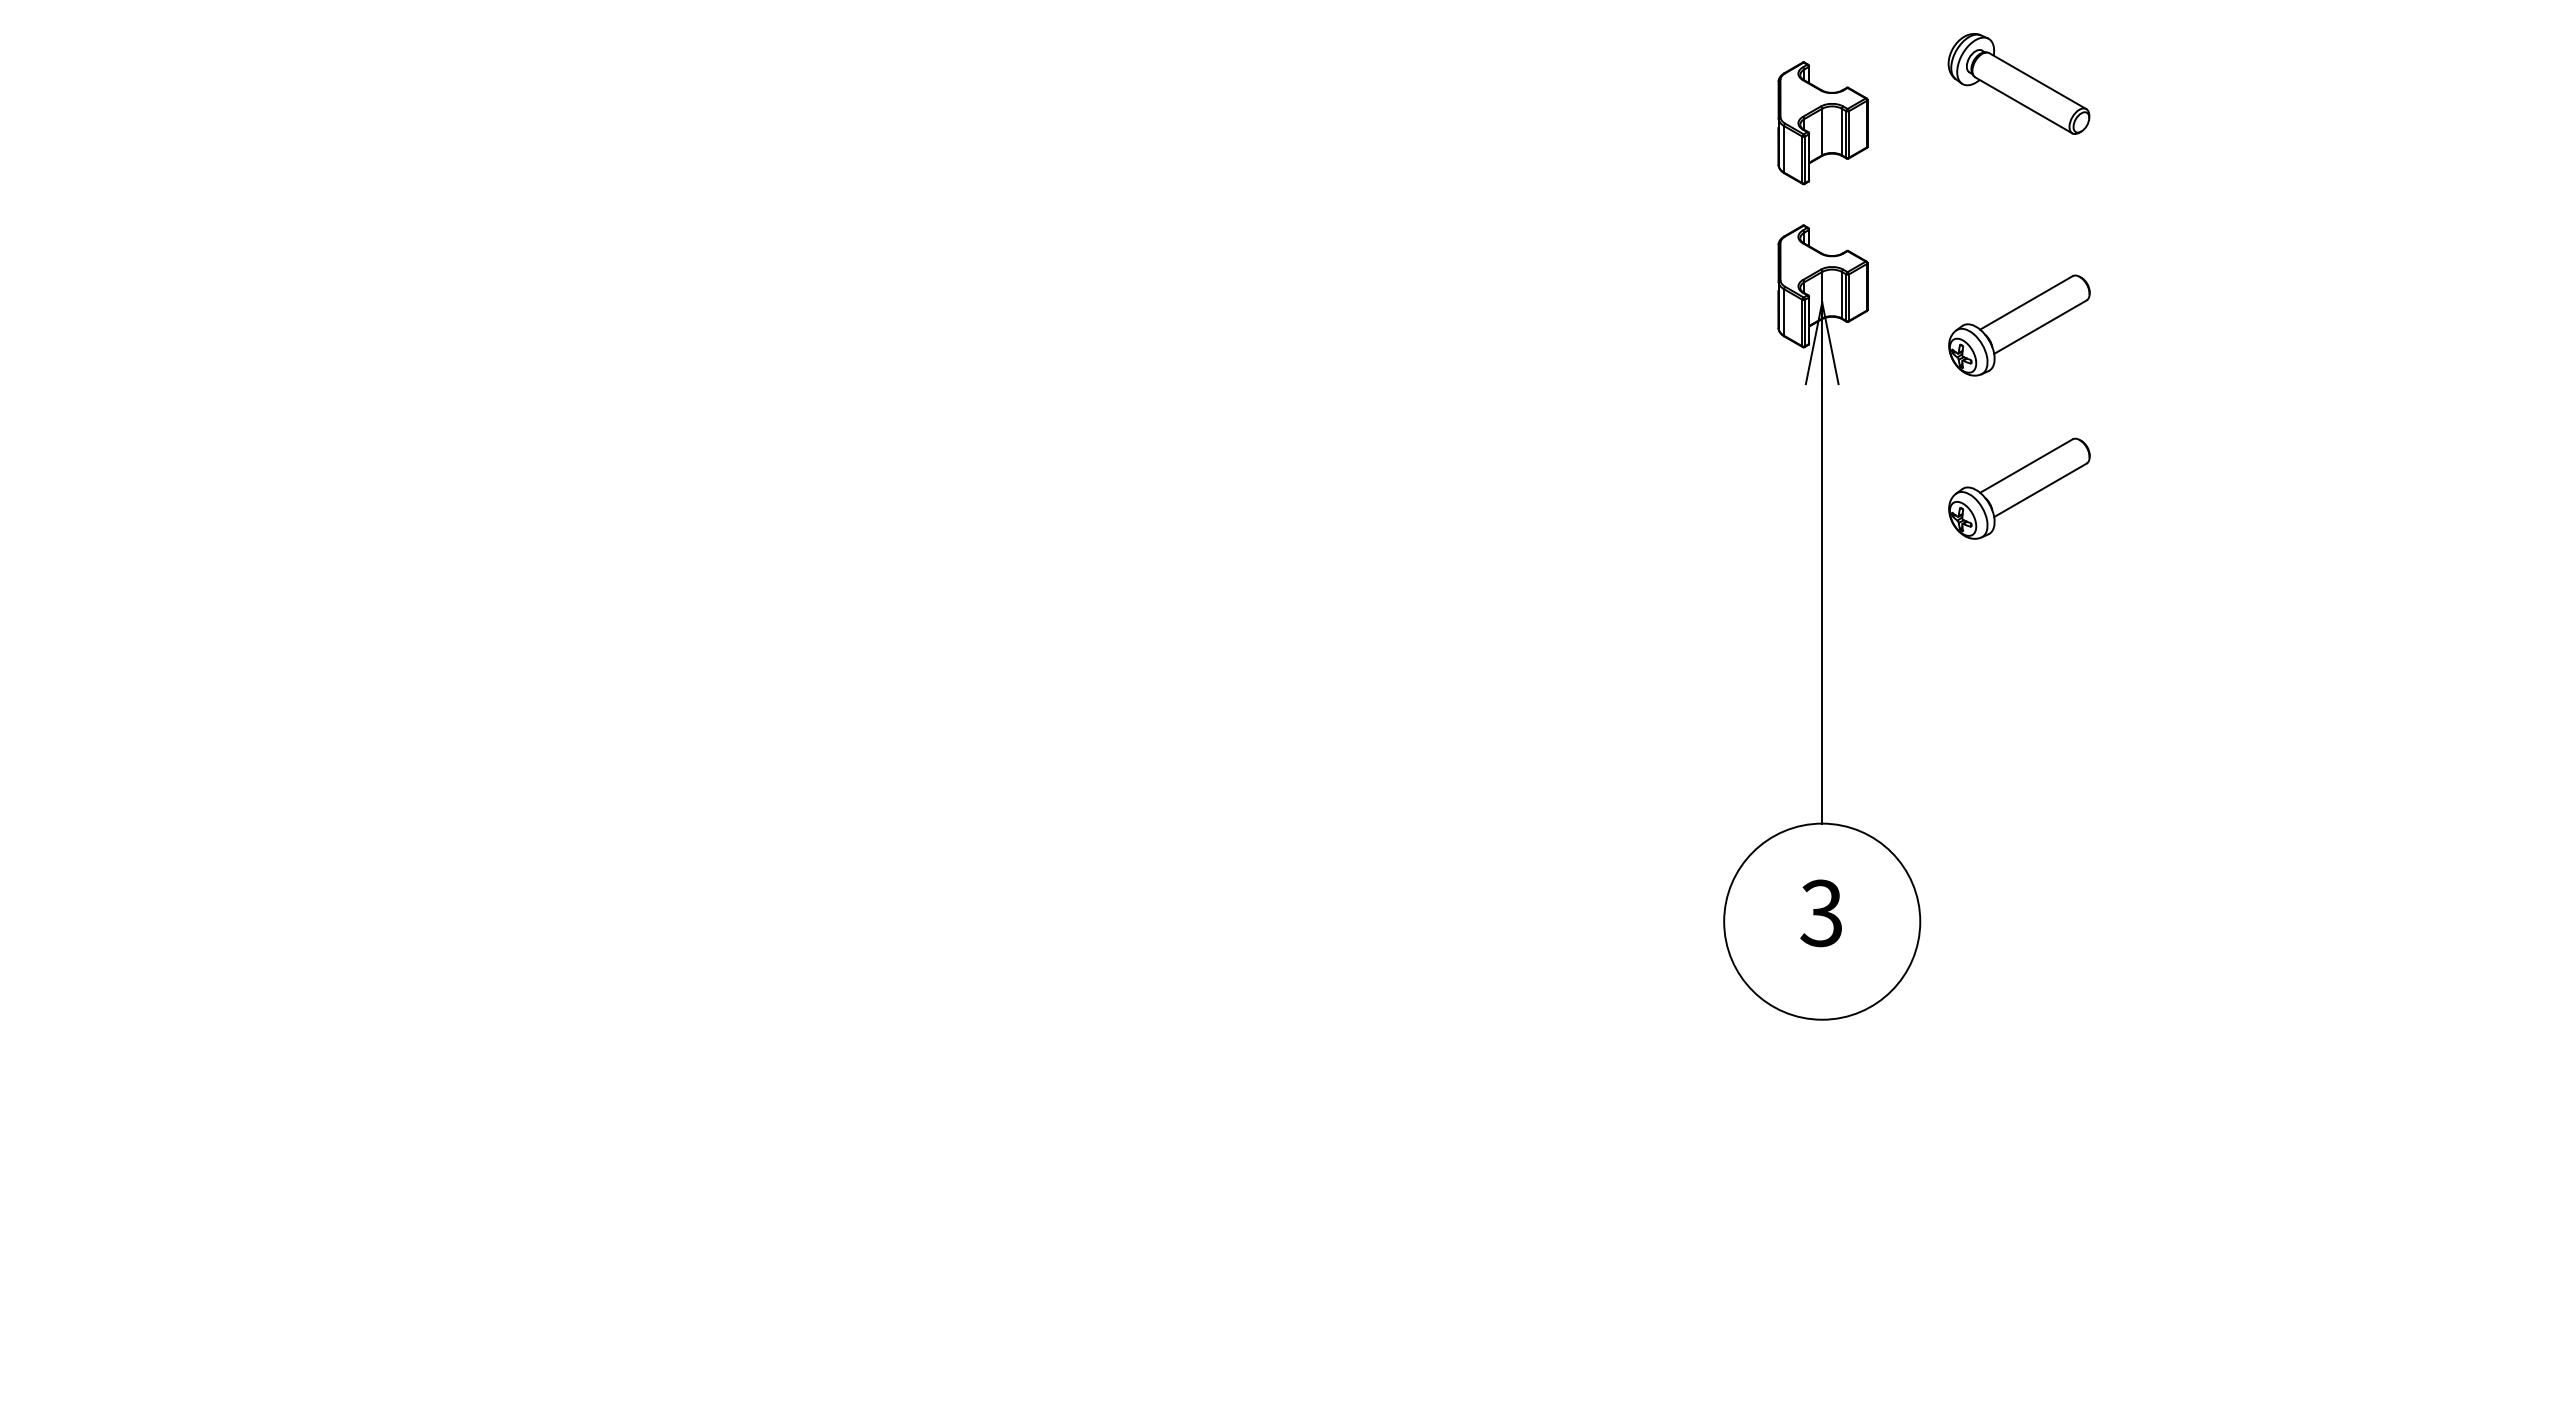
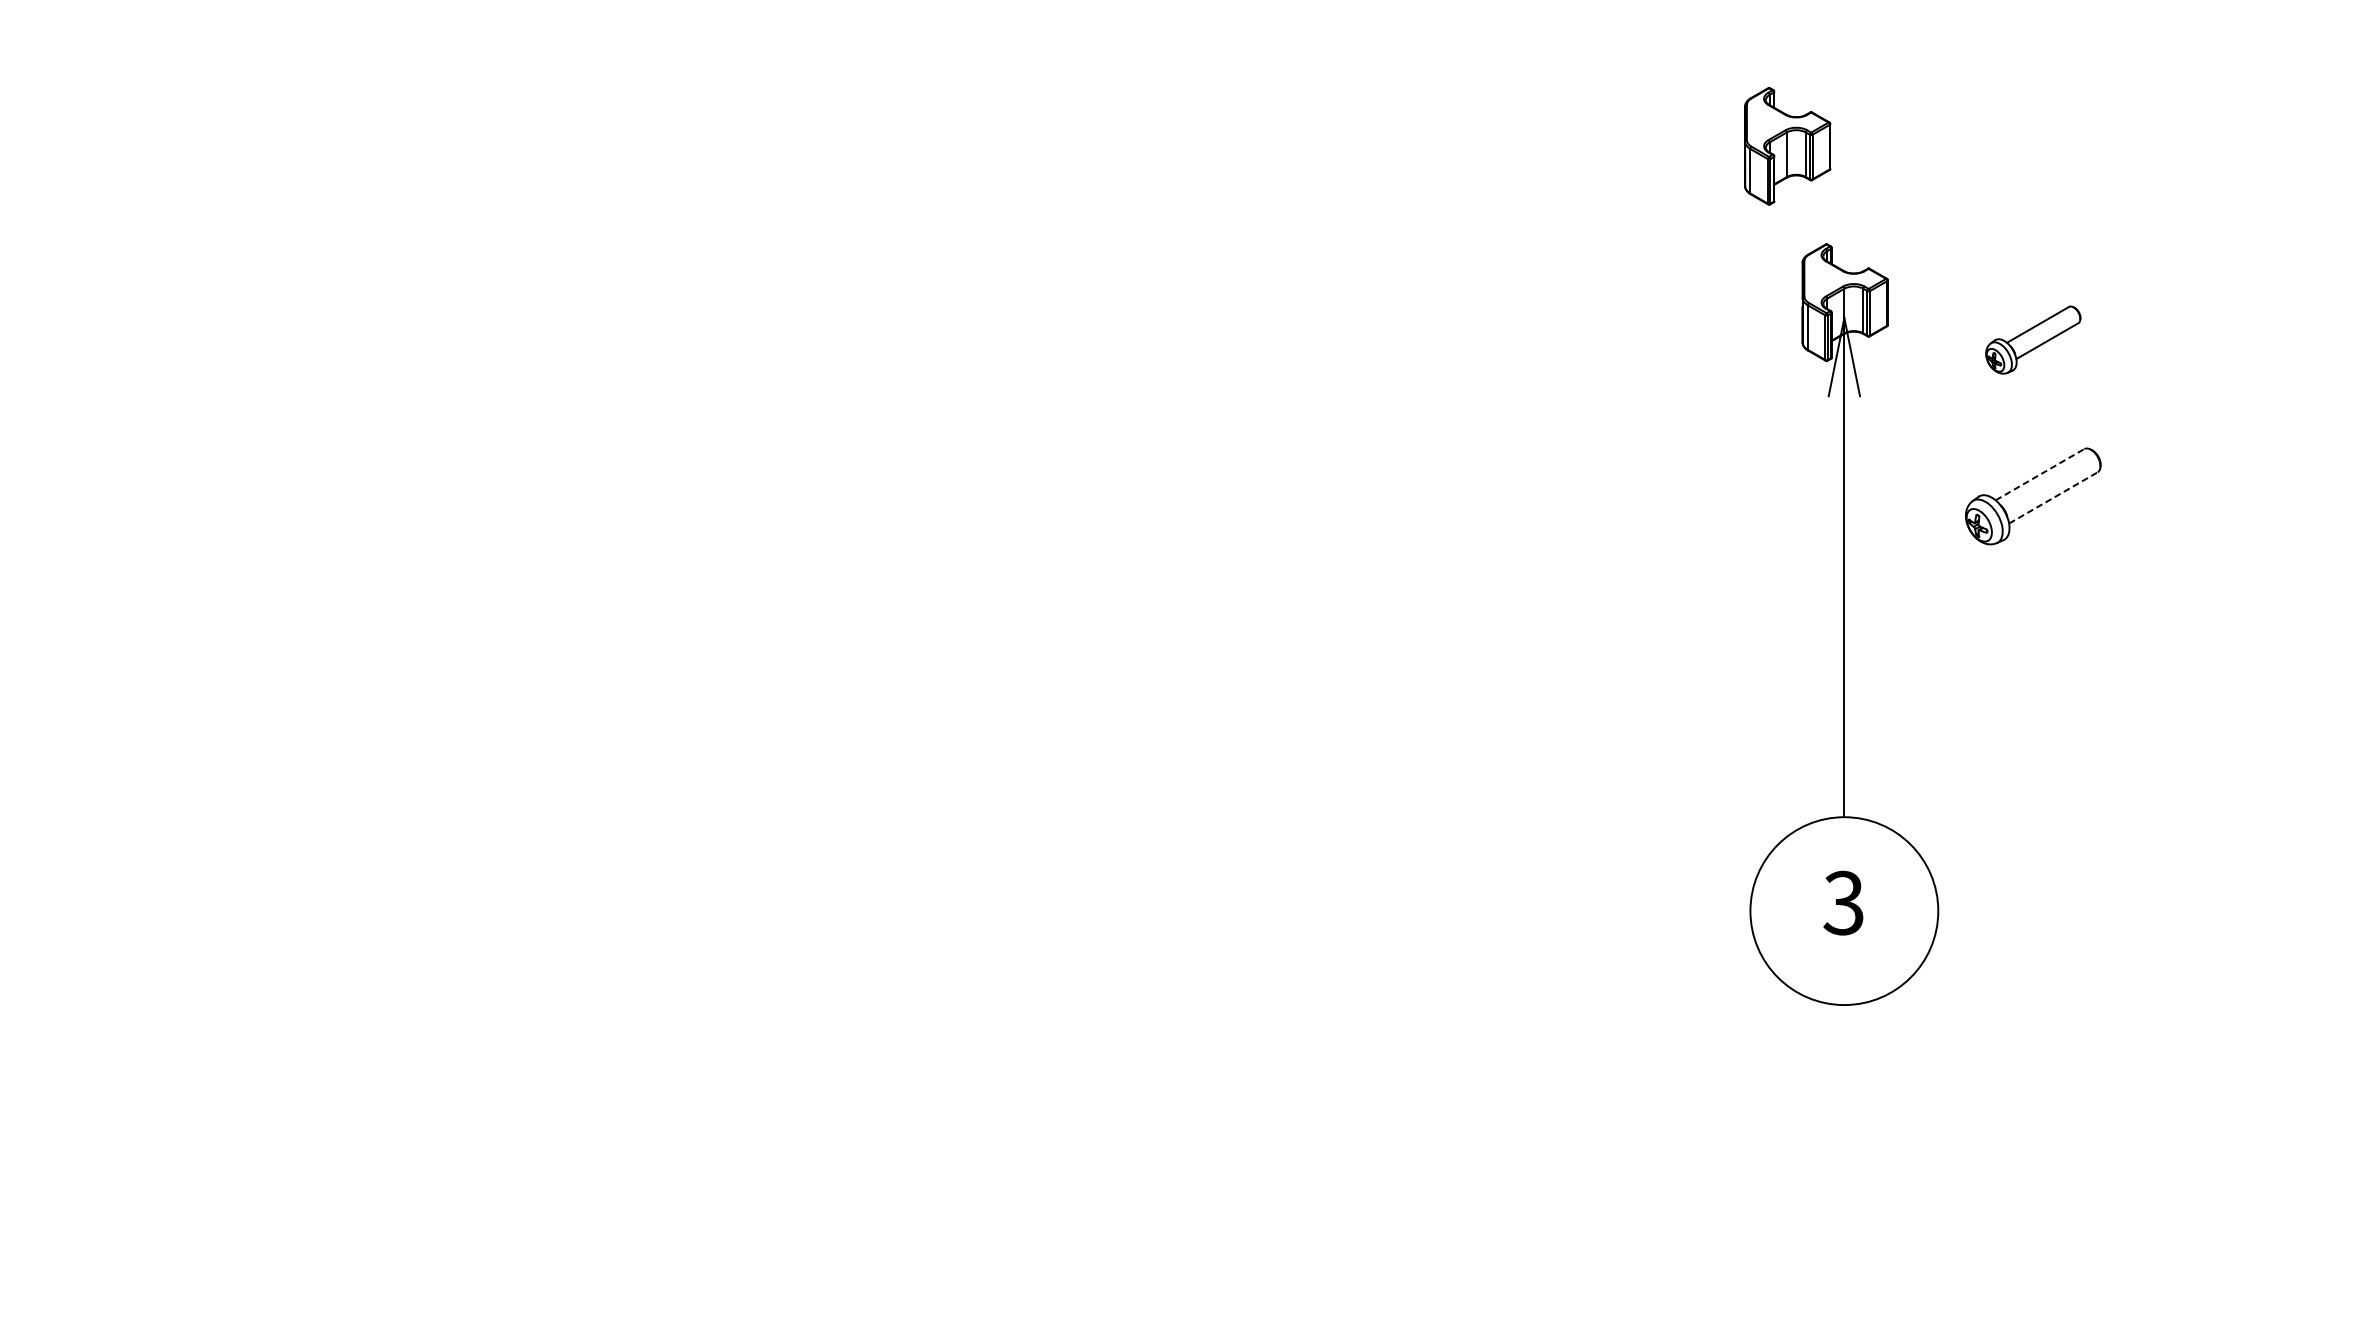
part: (2018, 83) -> (2032, 108), removed
part: (1822, 123) -> (1787, 146), moved
part: (2019, 325) -> (2033, 340), size x0.7
line: (2026, 465) -> (2040, 474), solid -> dashed
line: (2040, 490) -> (2053, 498), solid -> dashed

